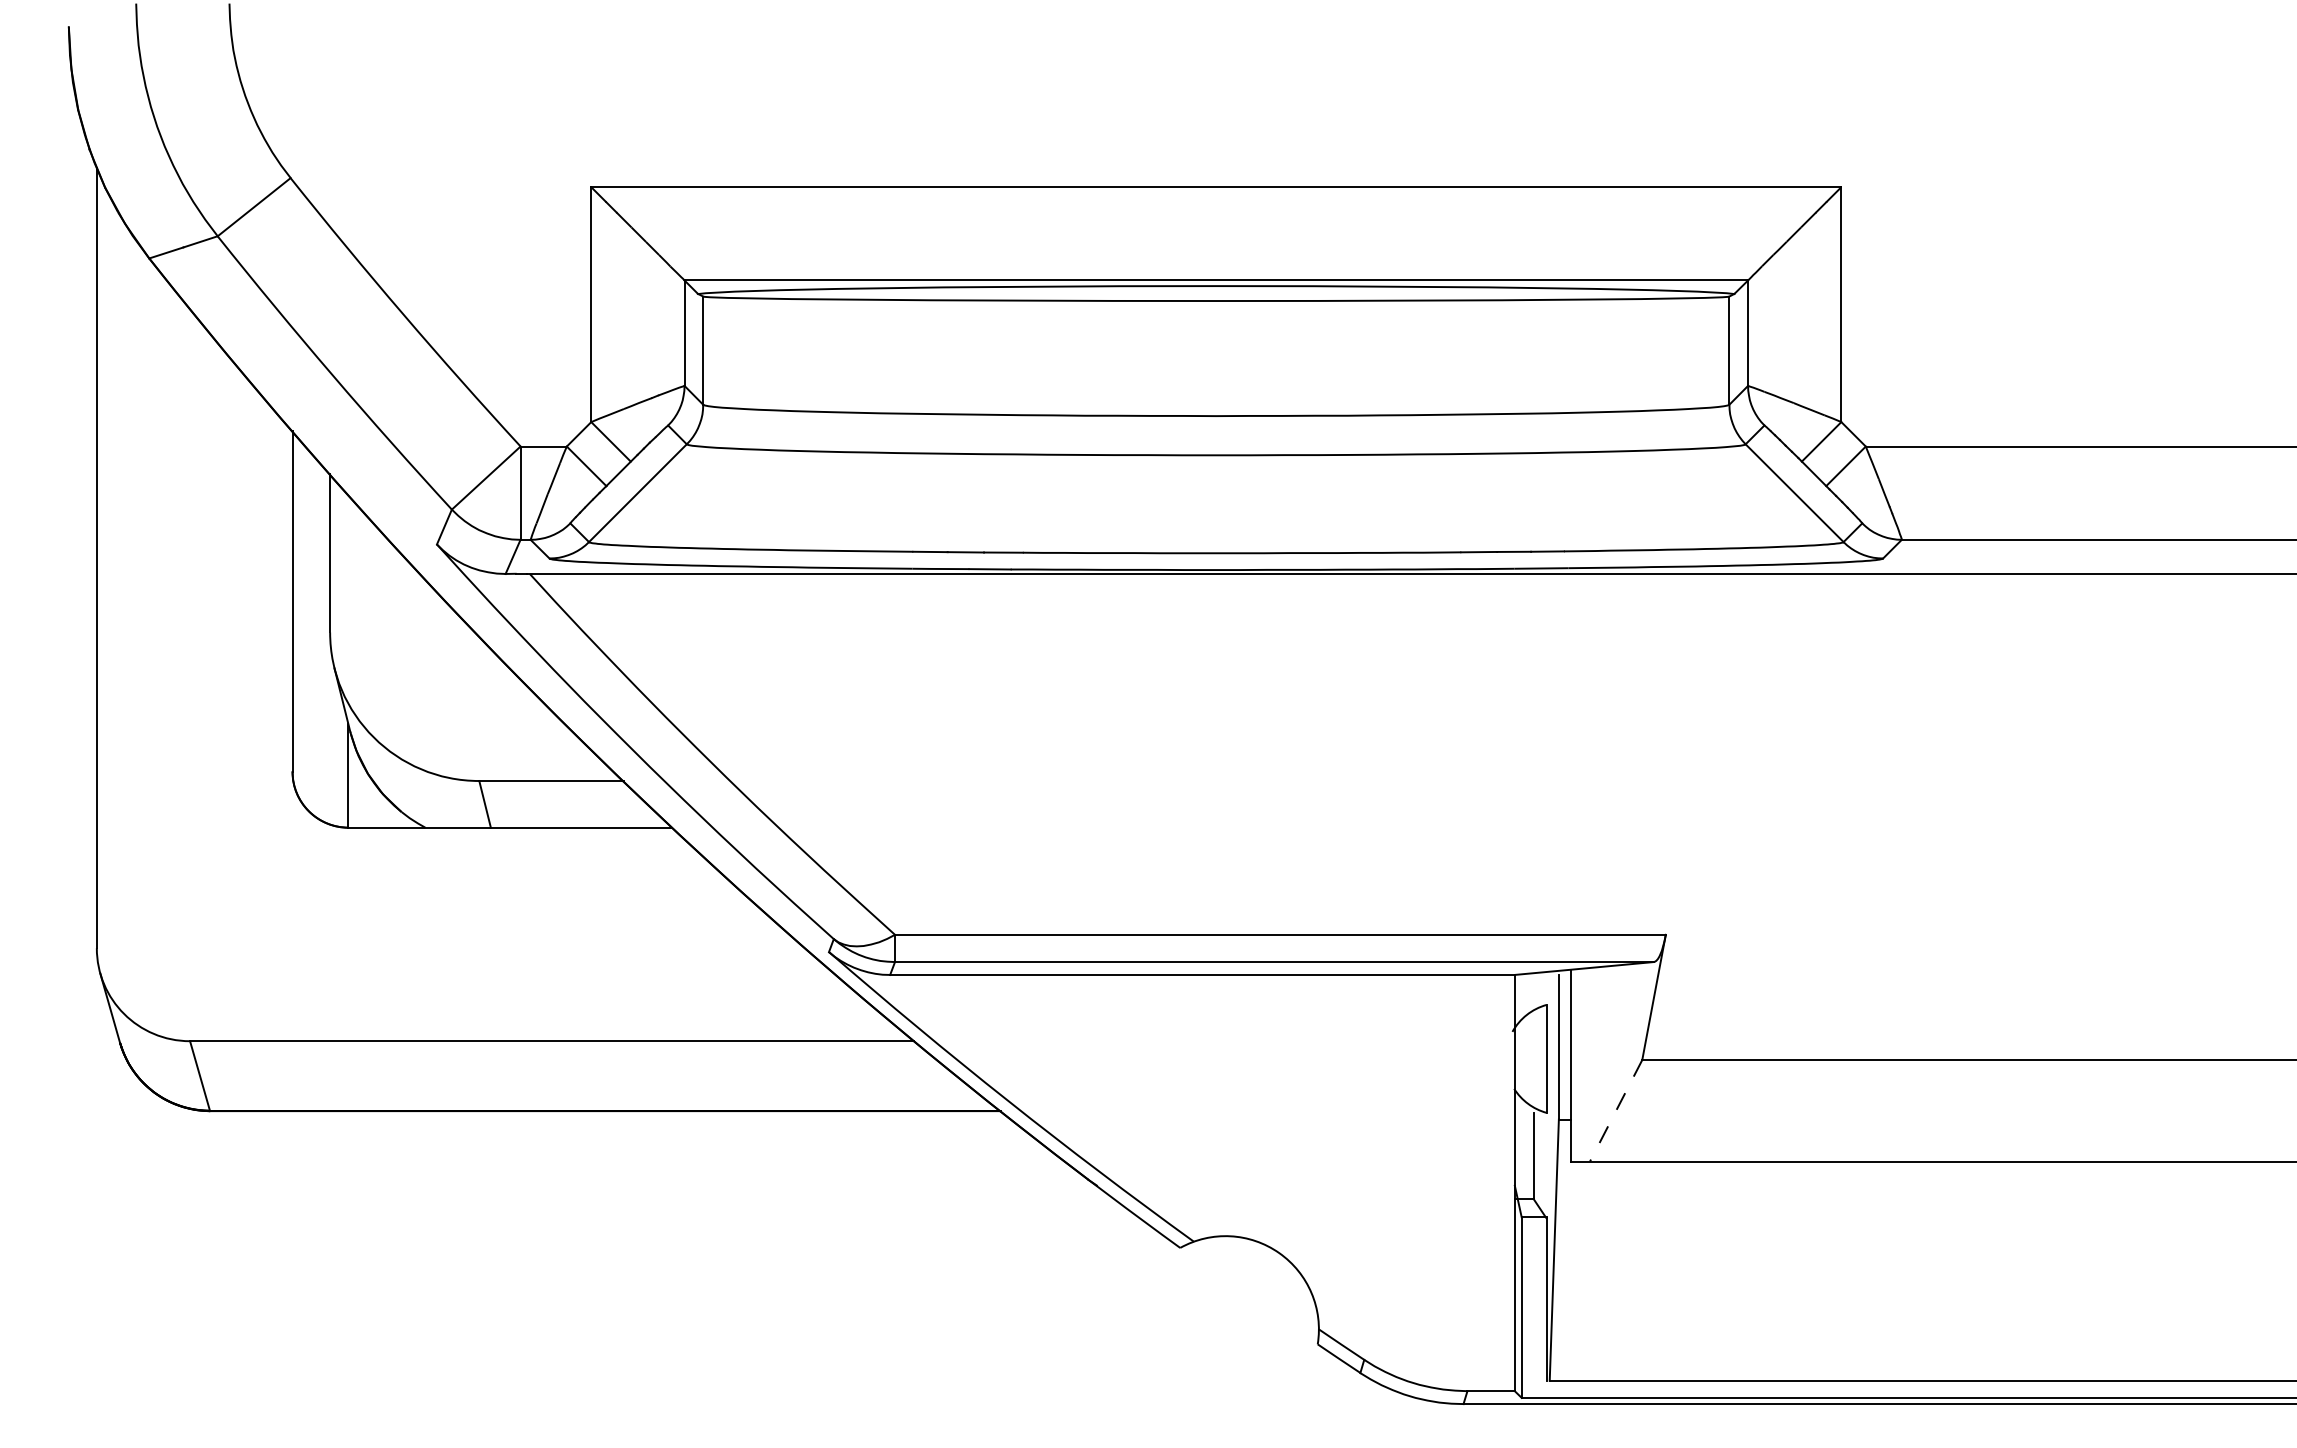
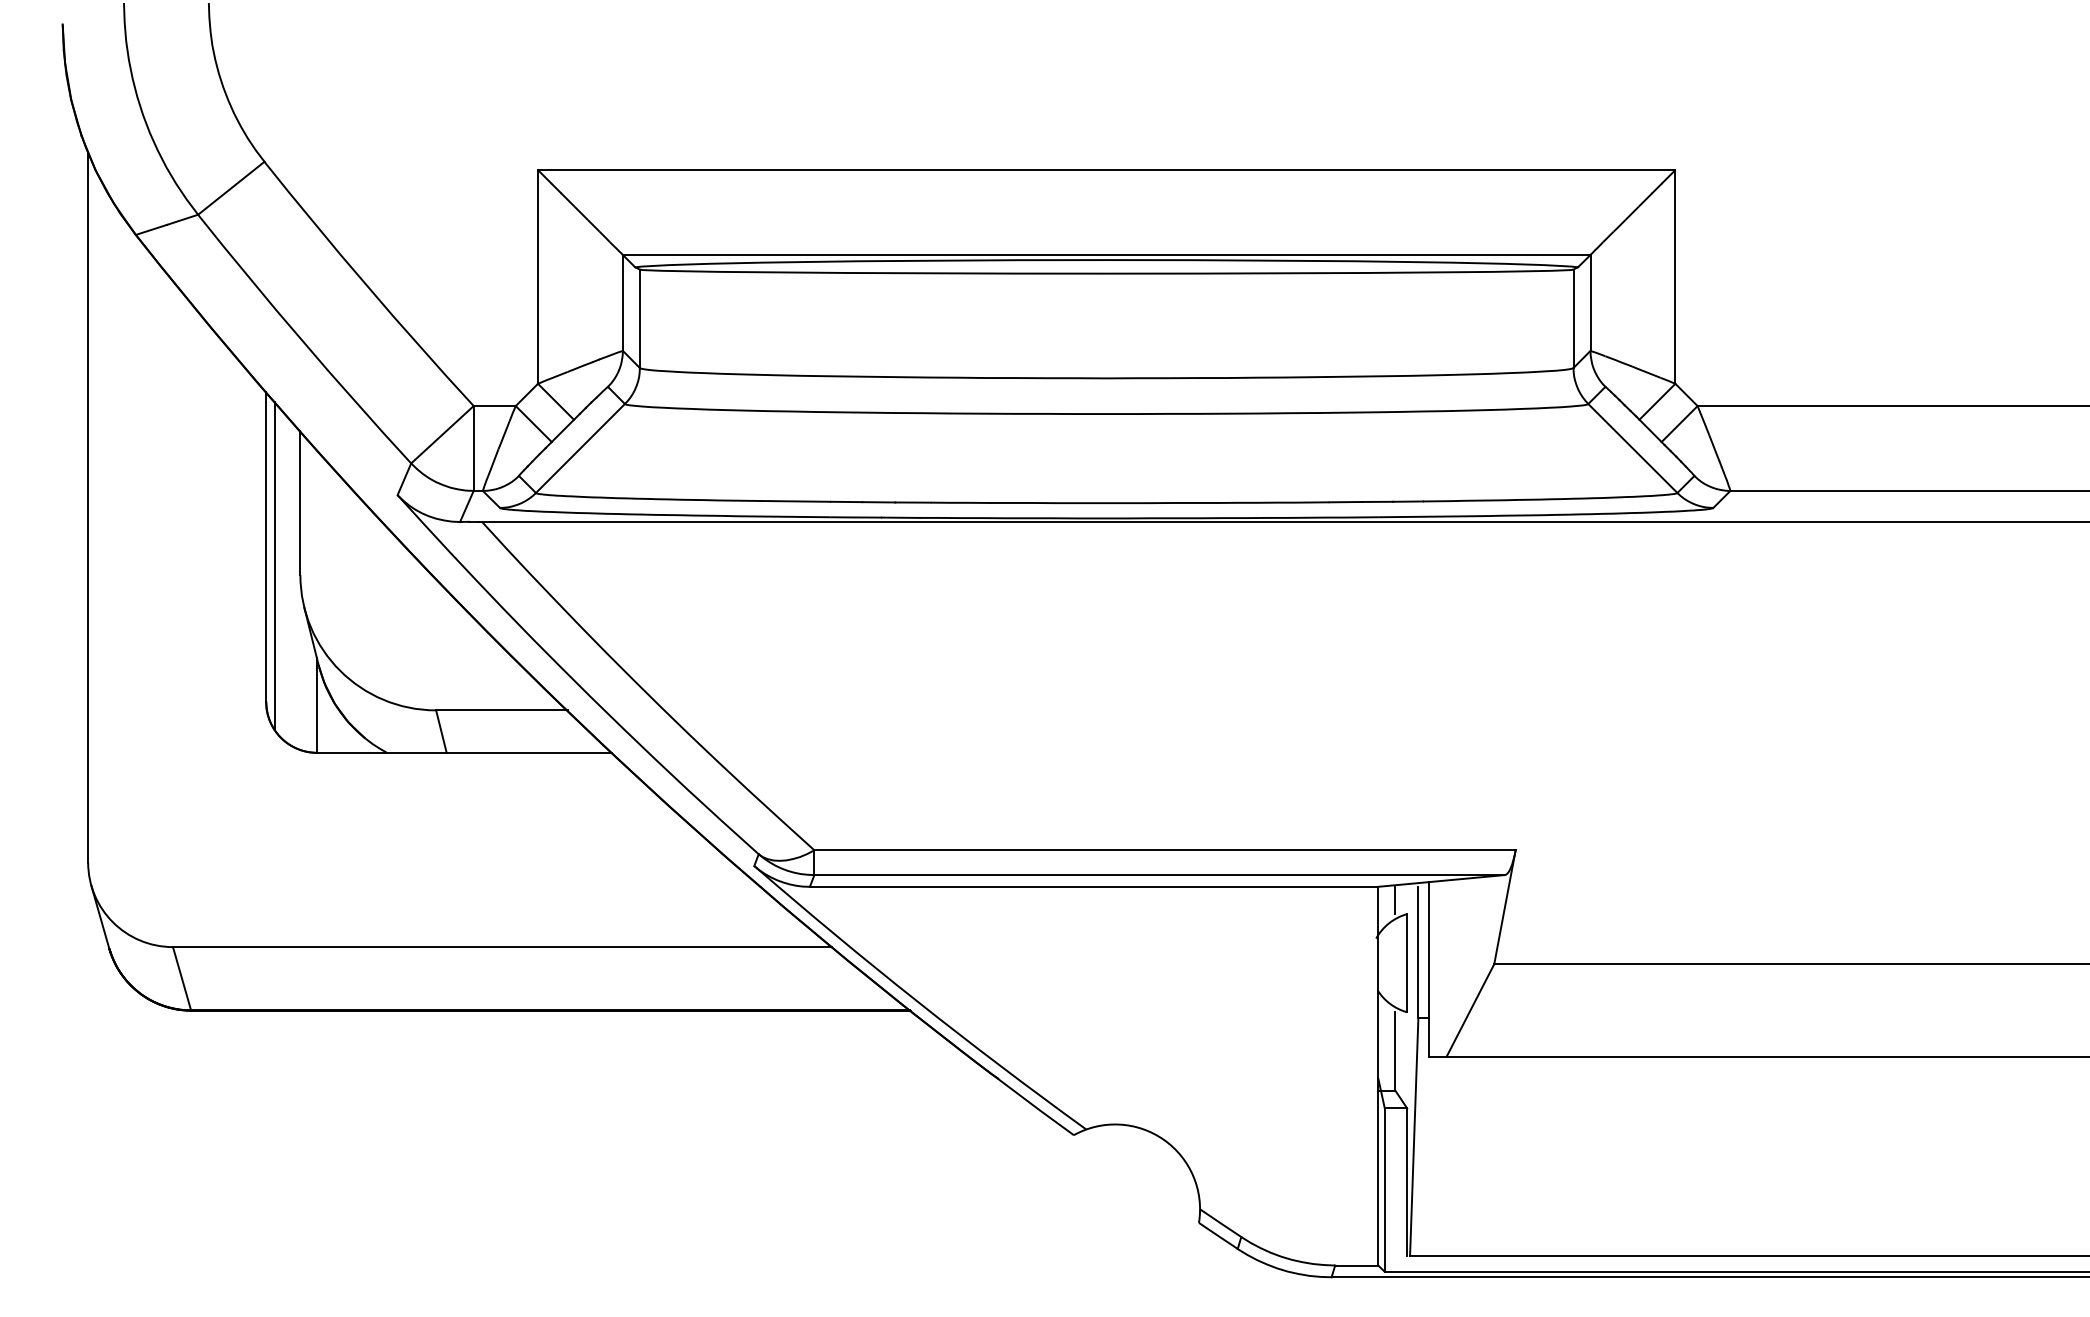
line: (301, 621) -> (274, 565), added
line: (1533, 989) -> (1395, 900), added
line: (1616, 1110) -> (1470, 1010), dashed -> solid

